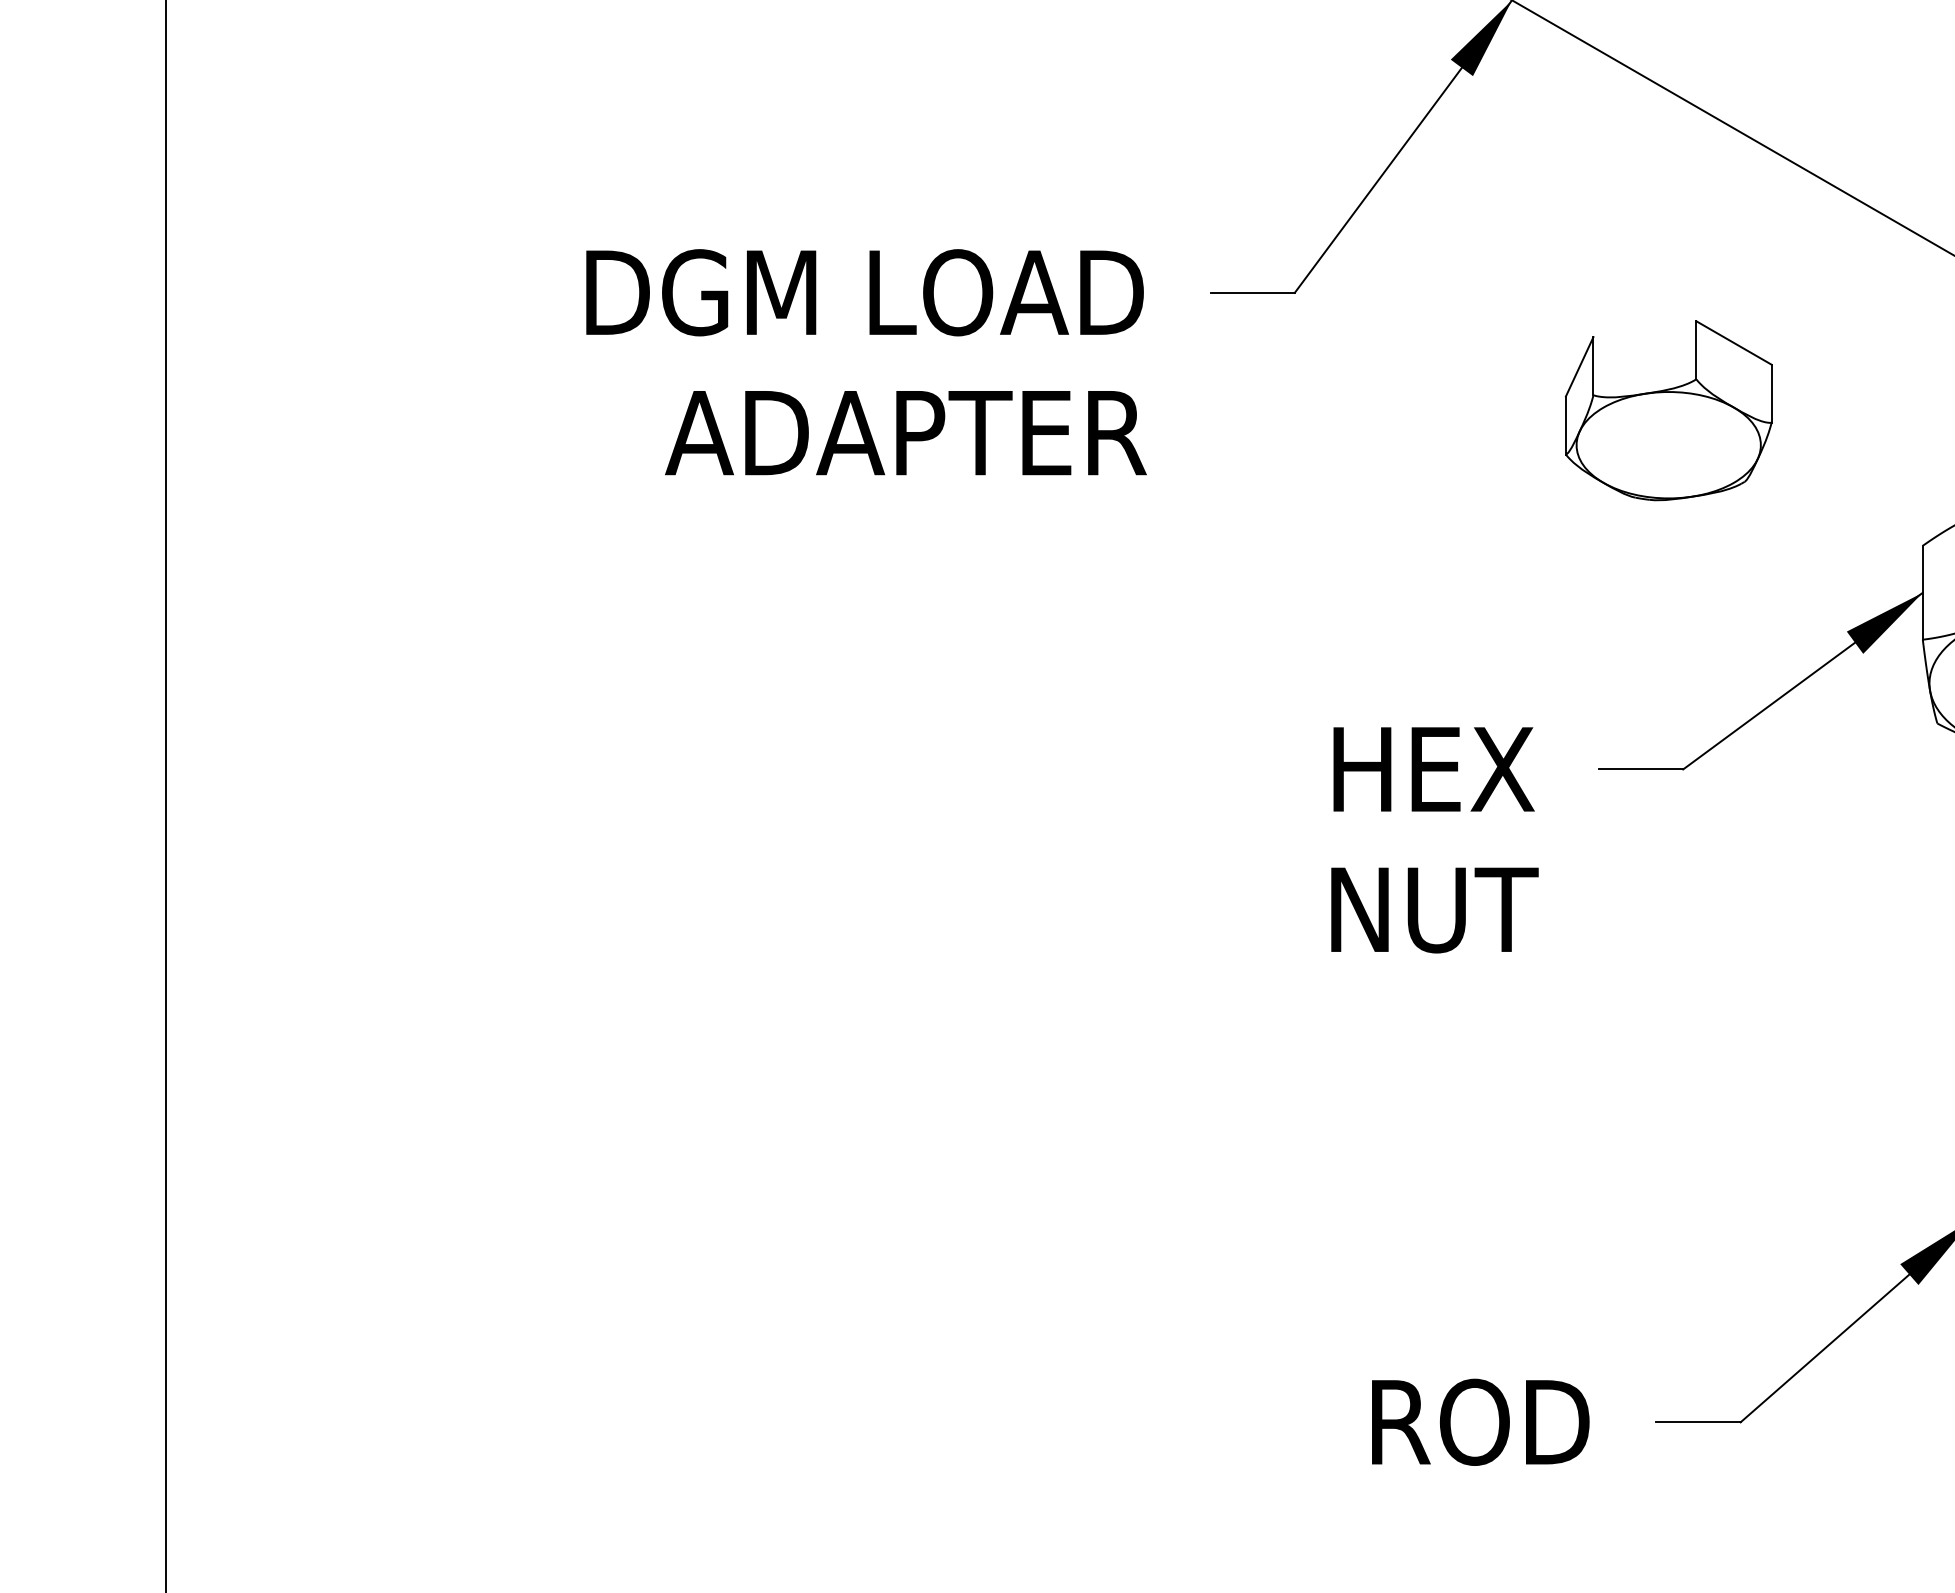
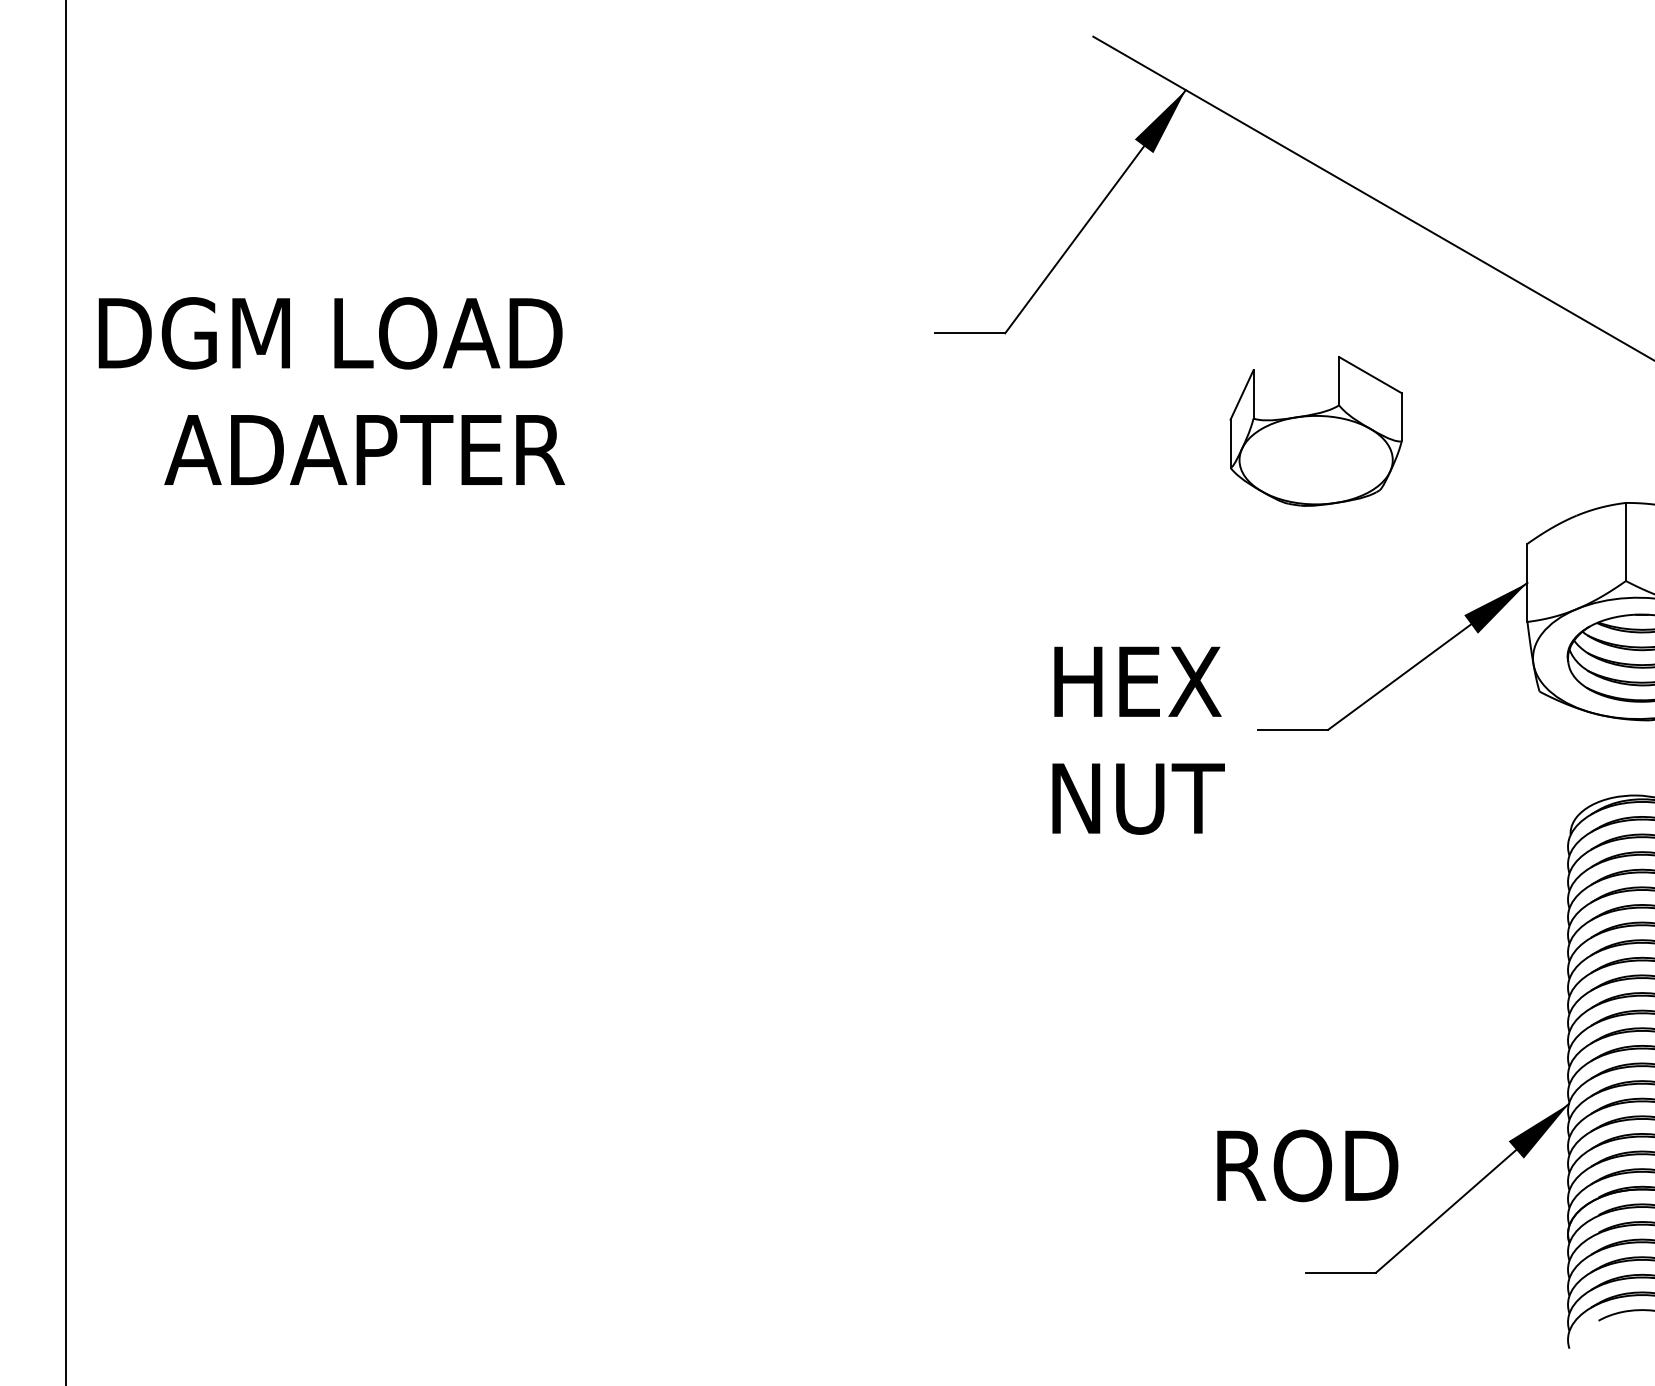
text: (866, 361) -> (331, 390), moved
text: (1434, 839) -> (1138, 740), moved
text: (1480, 1421) -> (1307, 1165), moved

